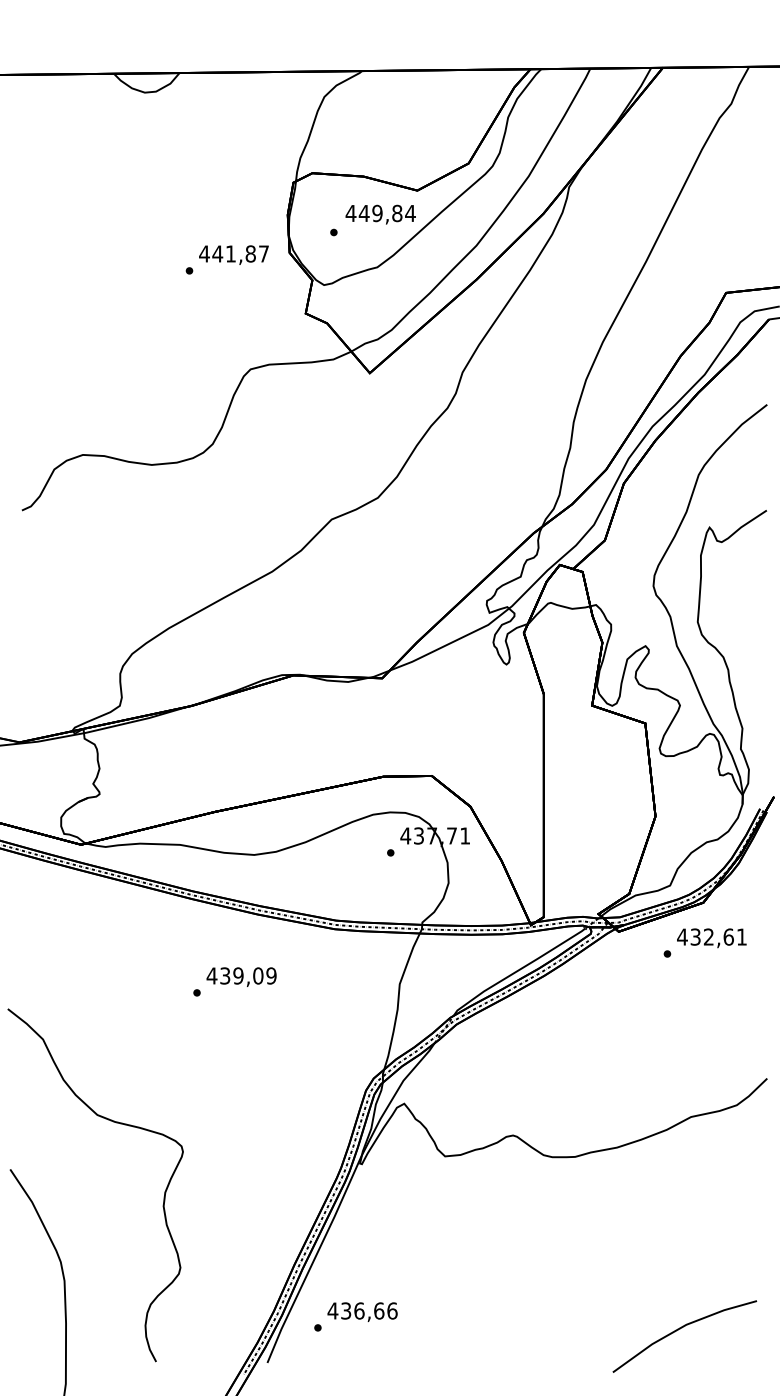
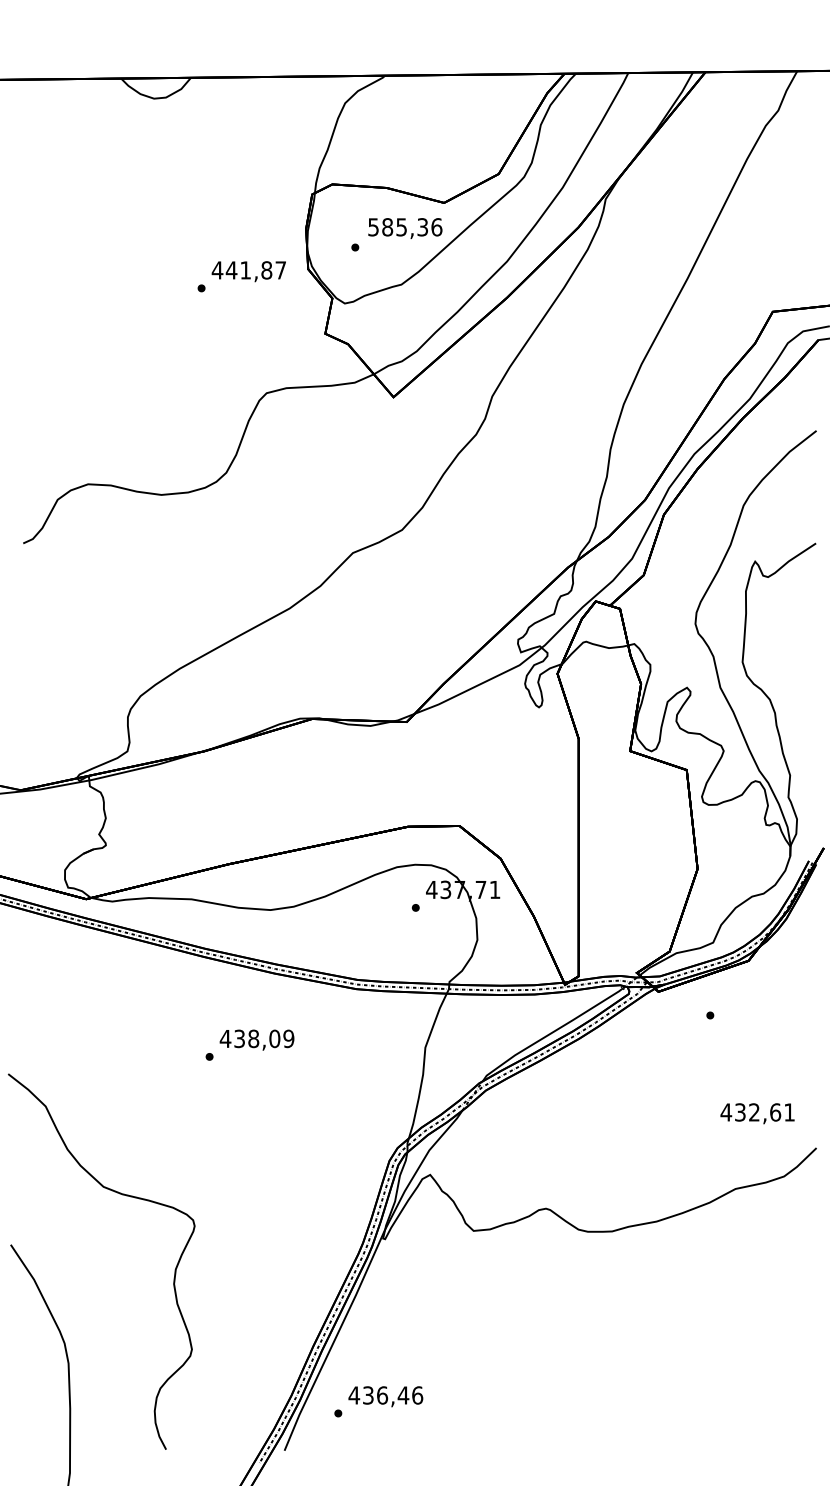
text: (380, 213) -> (404, 227), 449,84 -> 585,36
text: (711, 938) -> (757, 1113), moved
text: (238, 975) -> (253, 1038), 439,09 -> 438,09
text: (378, 1310) -> (402, 1394), 436,66 -> 436,46
line: (680, 1329) -> (724, 1415), removed

